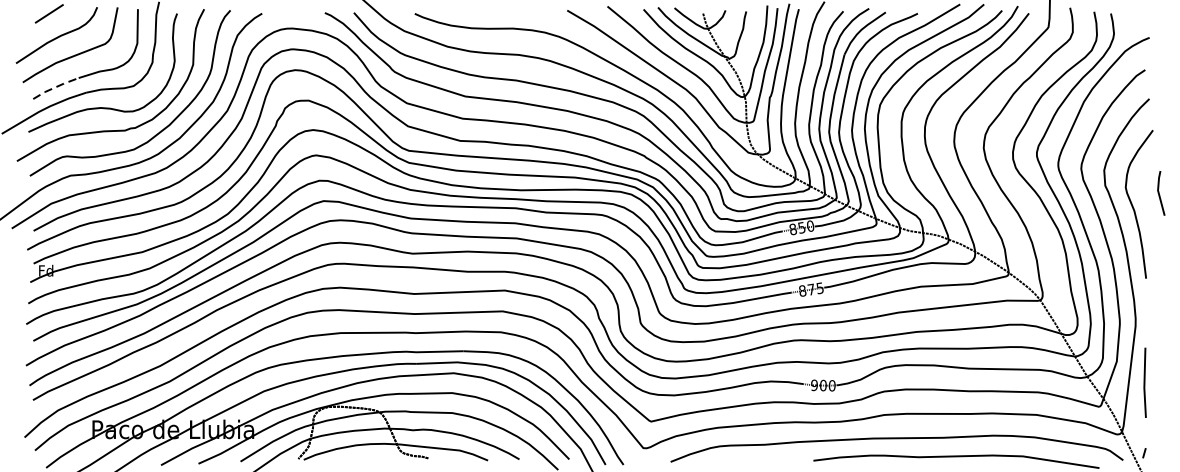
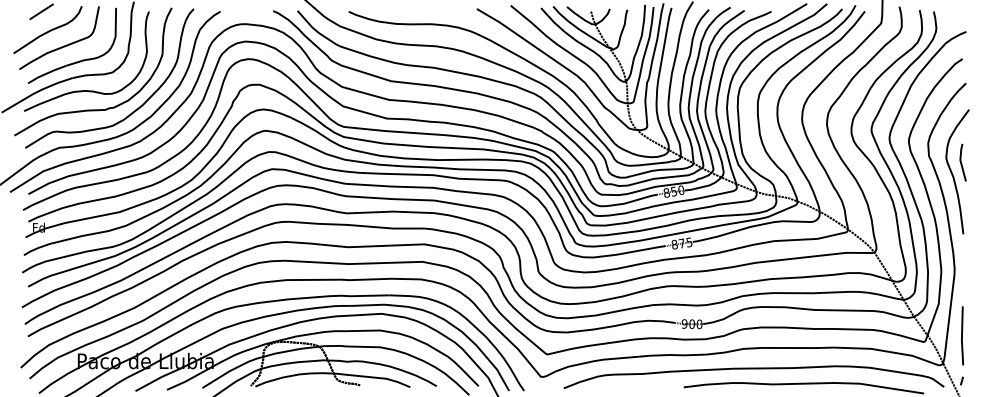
line: (55, 87) -> (46, 73), dashed -> solid
line: (1159, 193) -> (961, 162), moved
line: (1145, 382) -> (962, 335), moved

